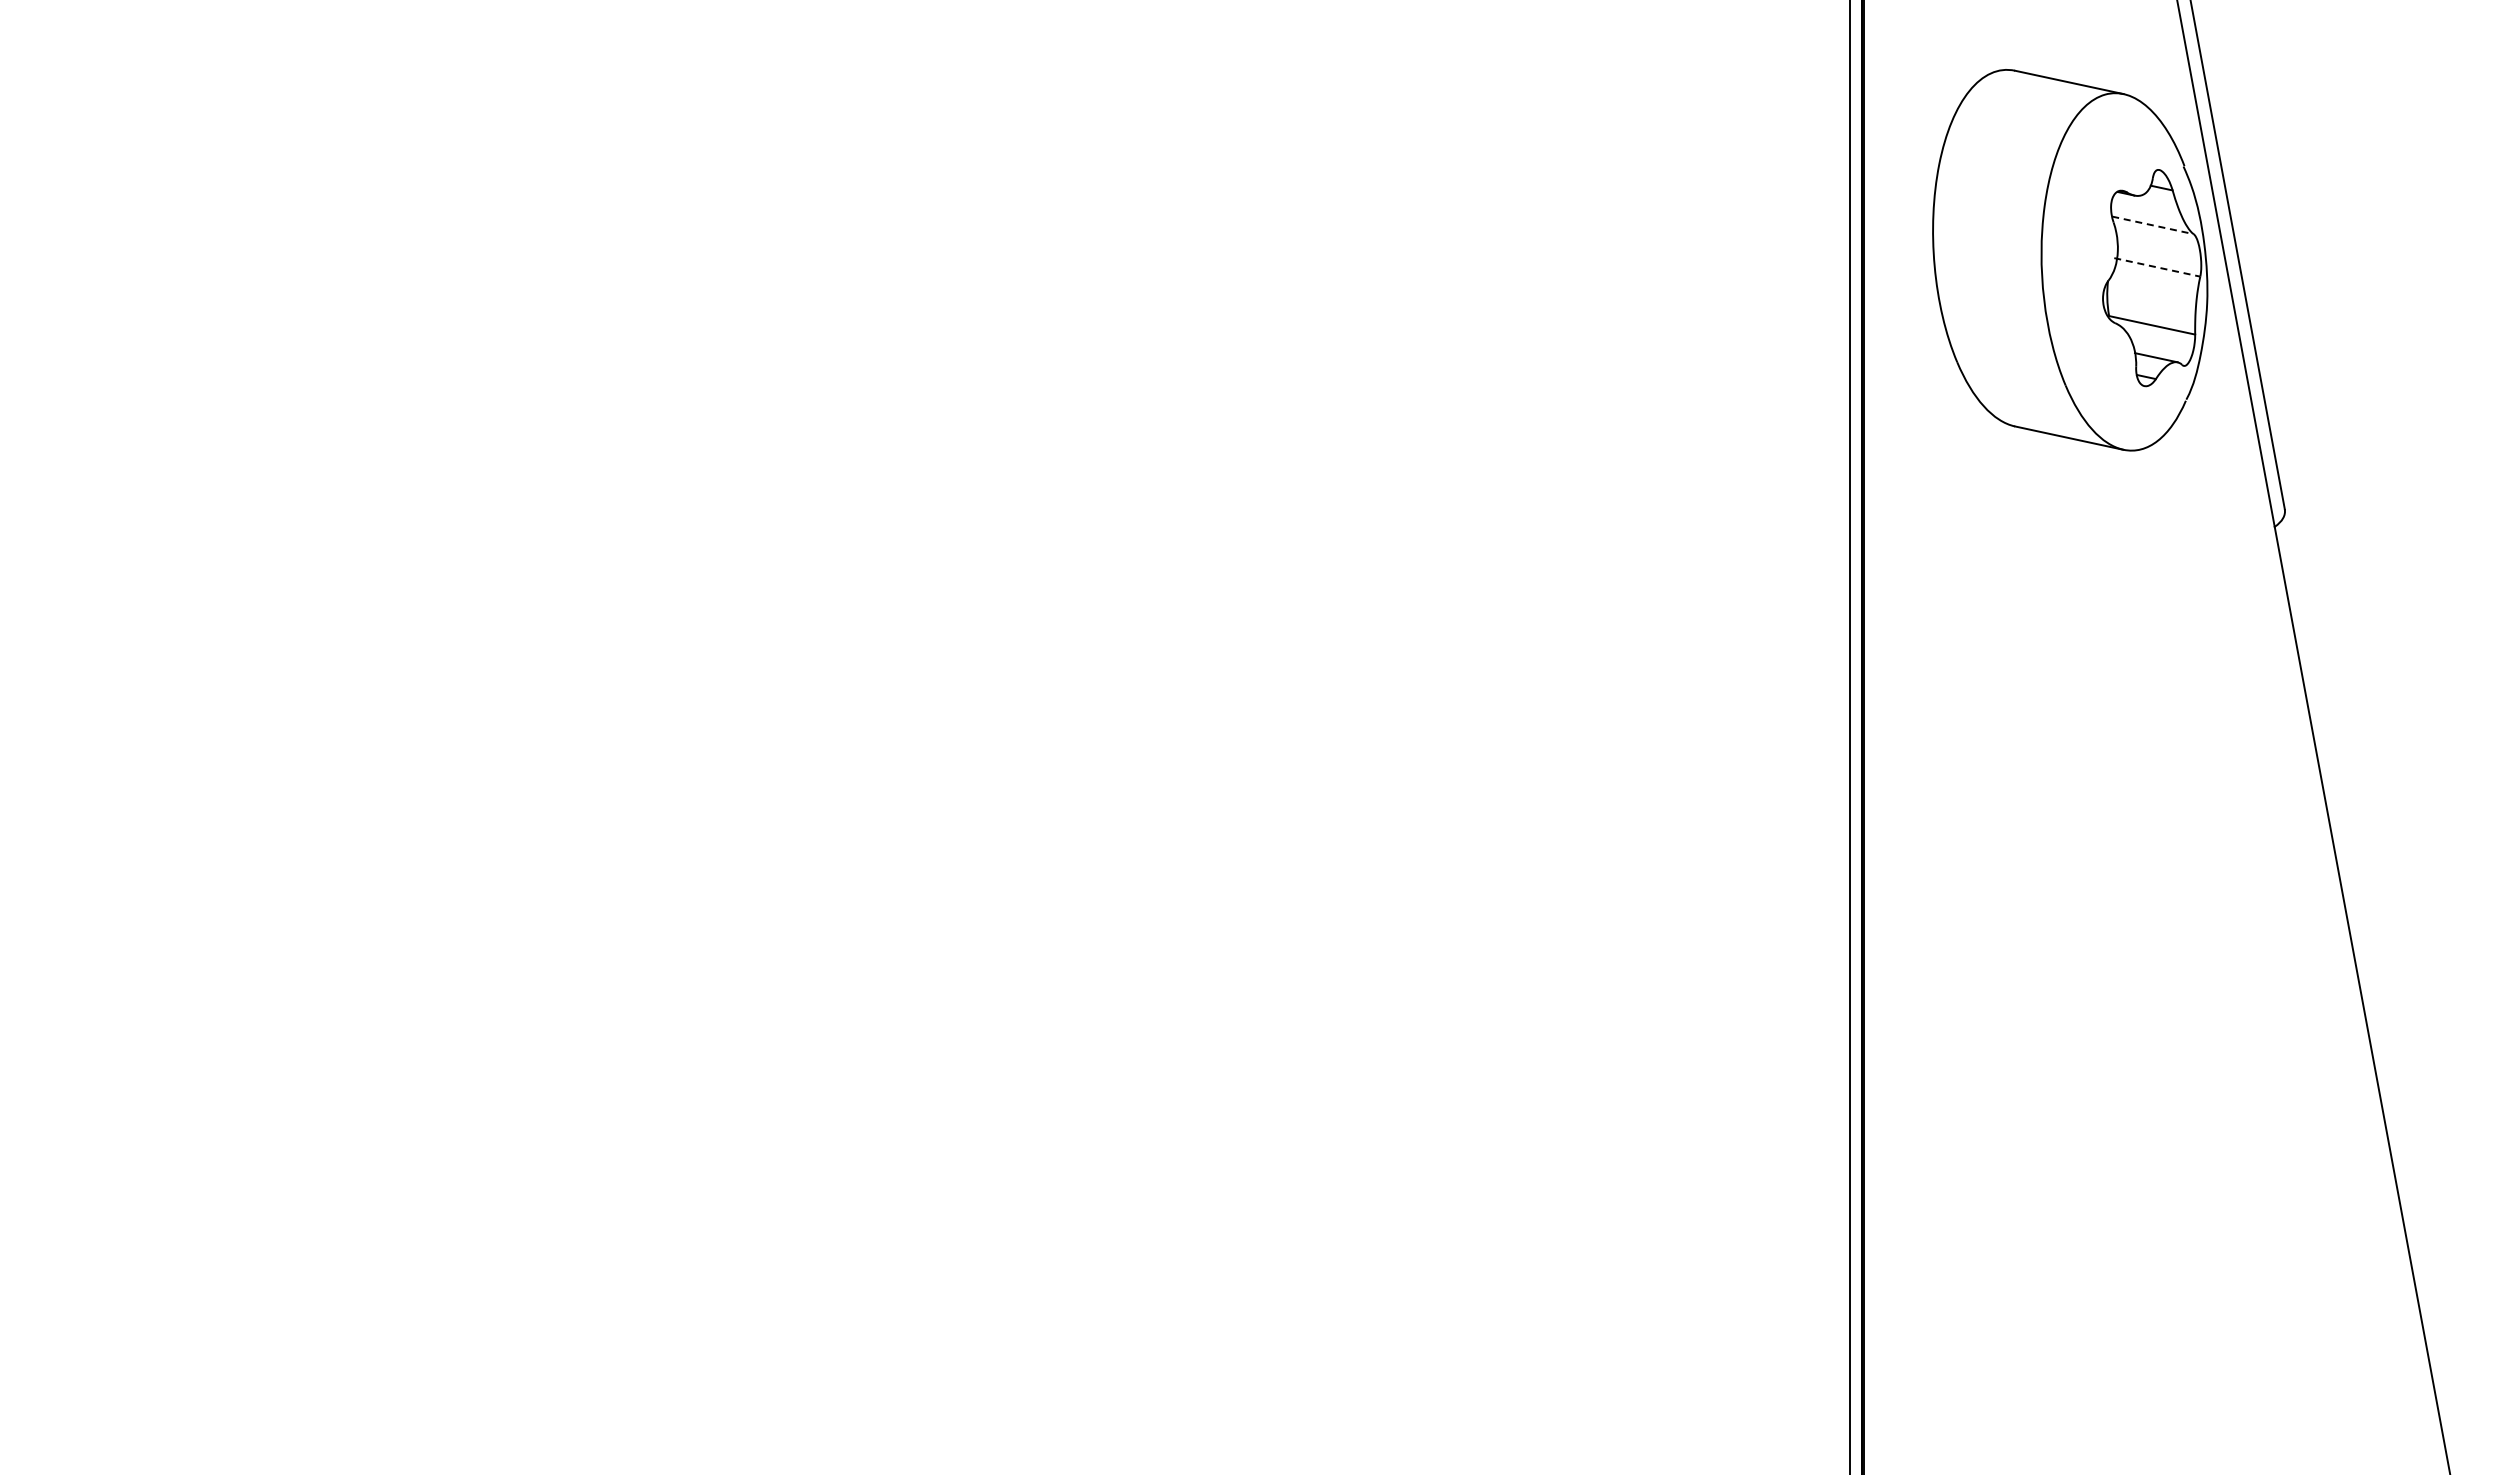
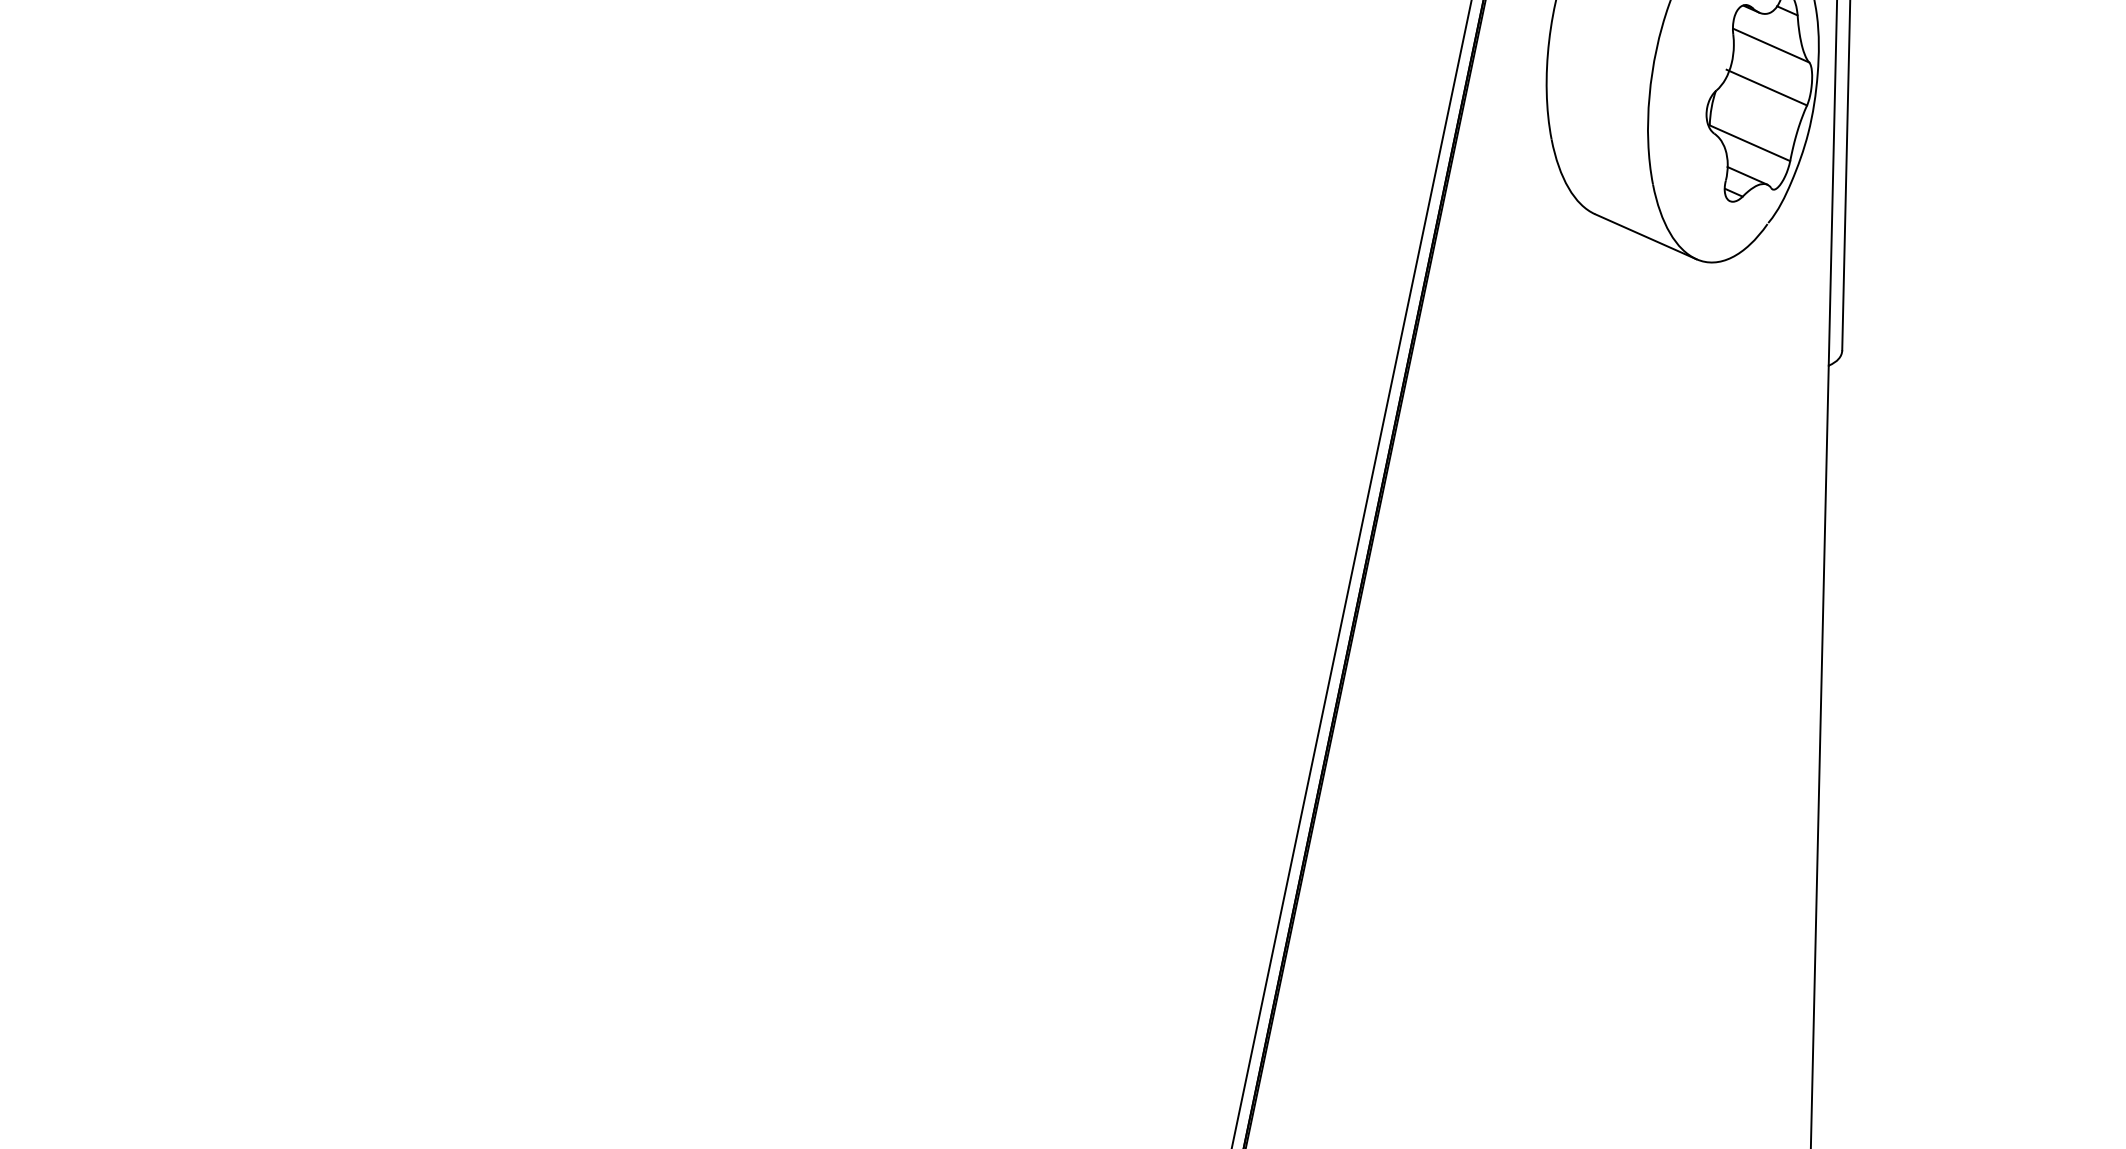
line: (2152, 225) -> (1770, 45), dashed -> solid
line: (2157, 267) -> (1767, 87), dashed -> solid

